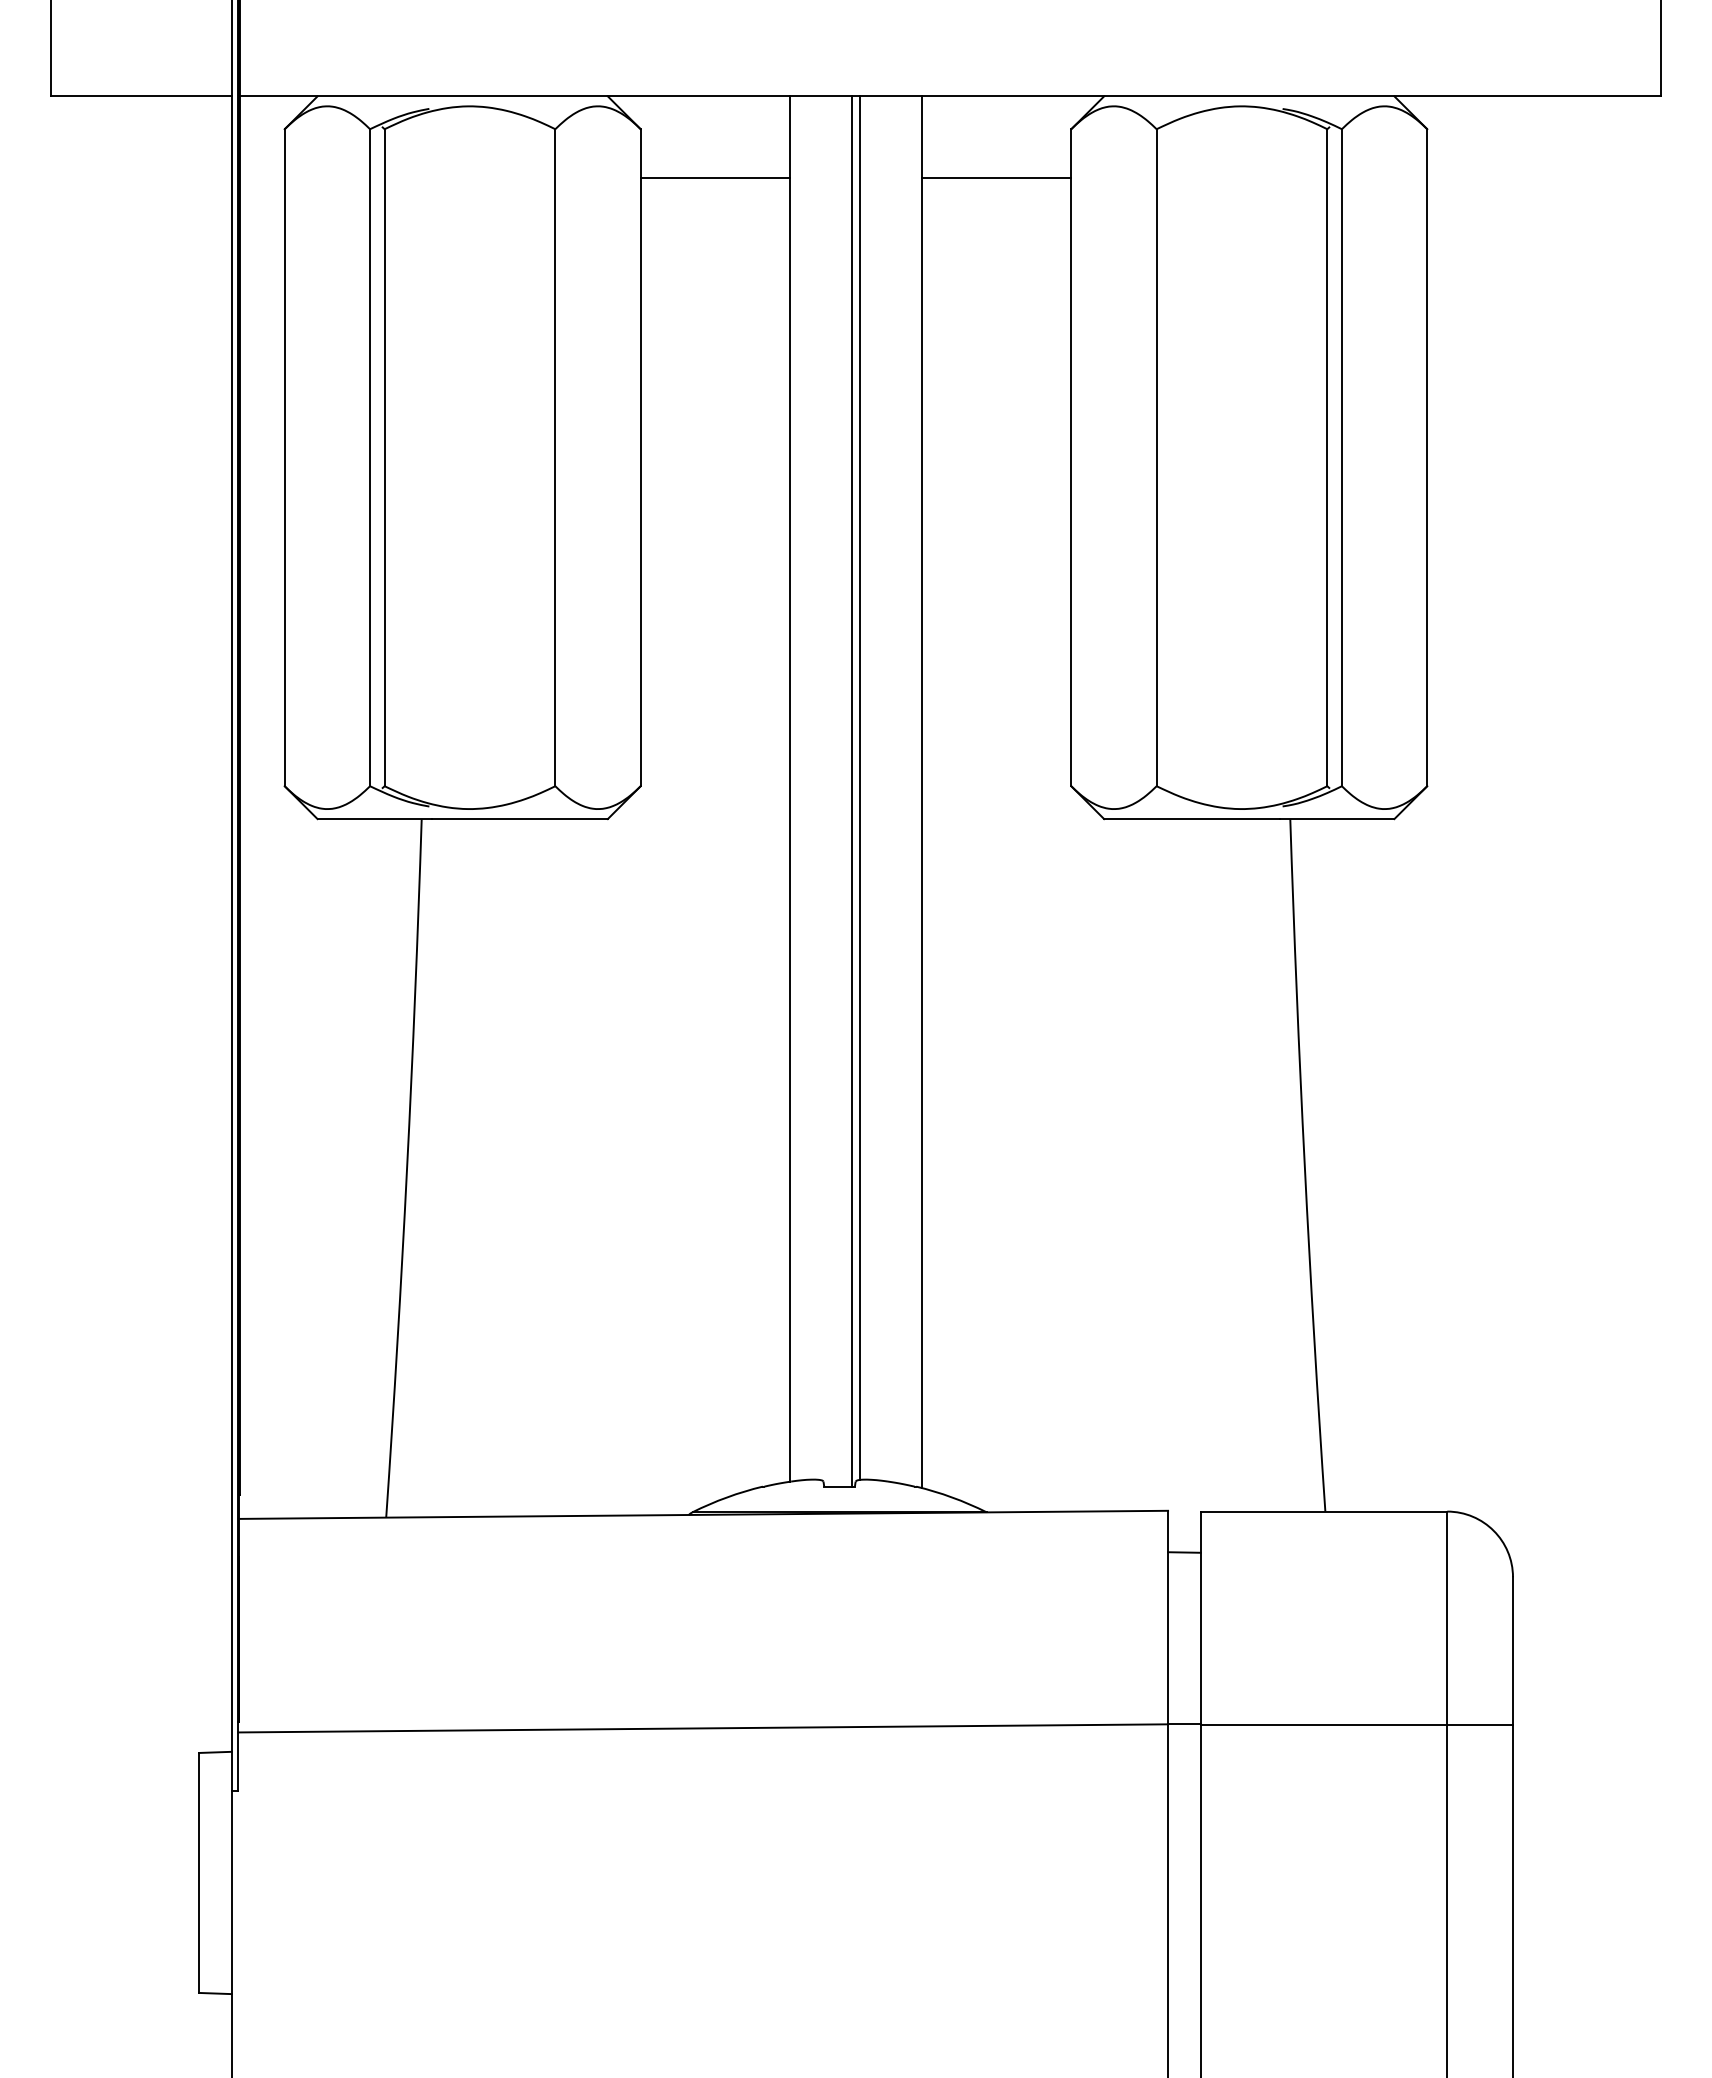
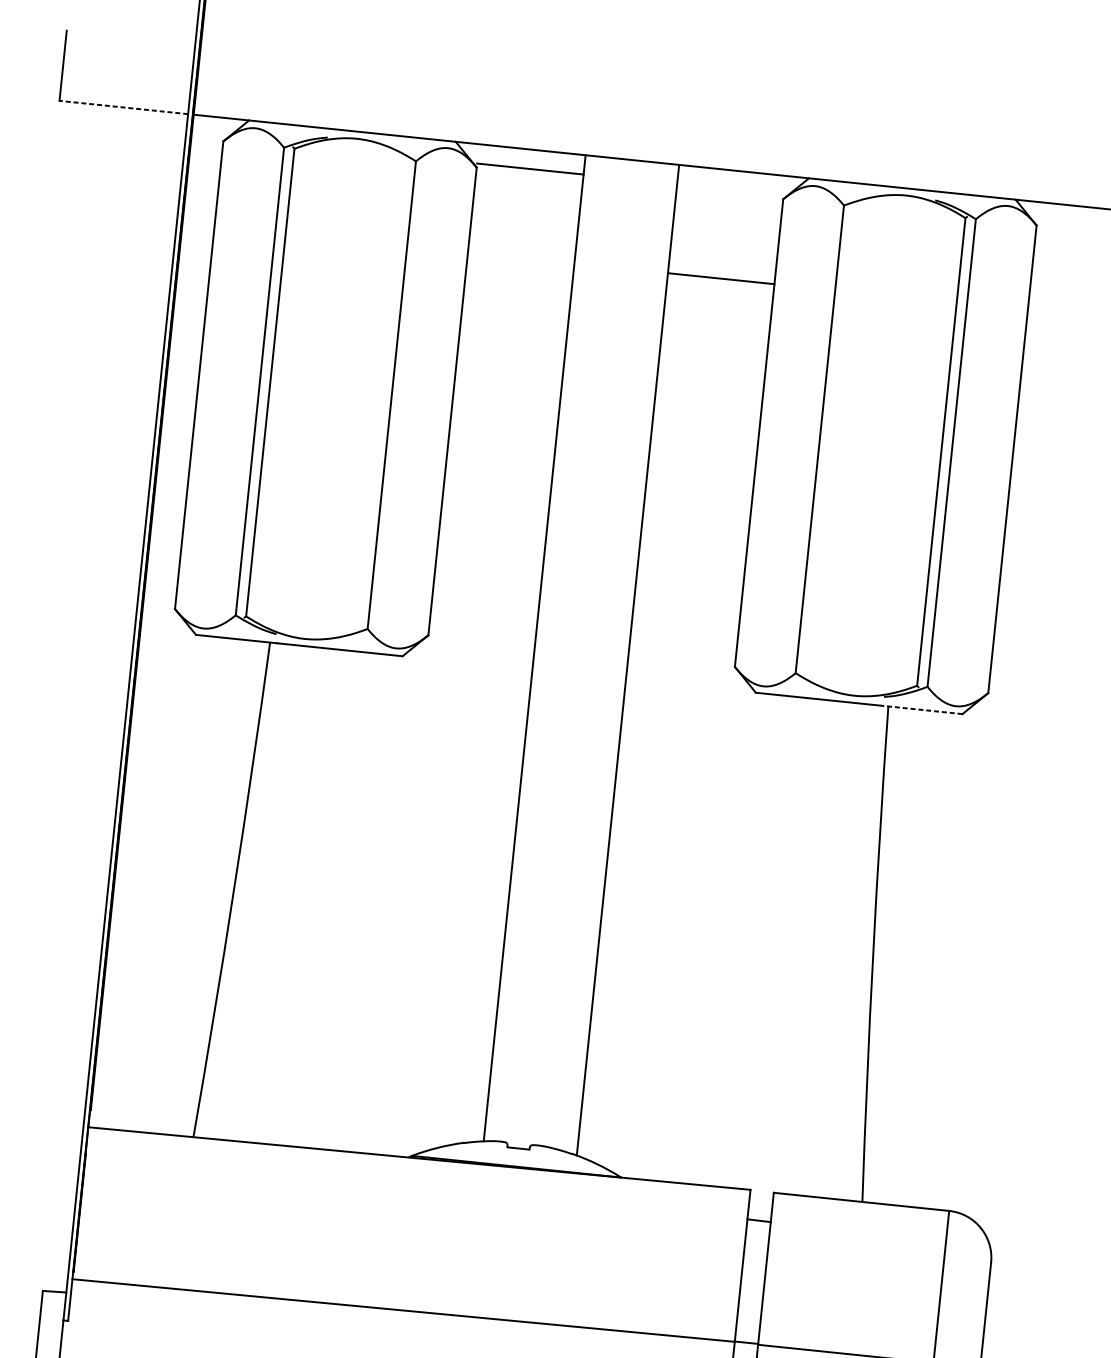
line: (141, 96) -> (123, 107), solid -> dashed
line: (715, 178) -> (530, 169), moved
line: (996, 178) -> (721, 278), moved
line: (860, 787) -> (584, 652), removed
line: (851, 791) -> (578, 654), removed
line: (1336, 819) -> (921, 710), solid -> dashed

